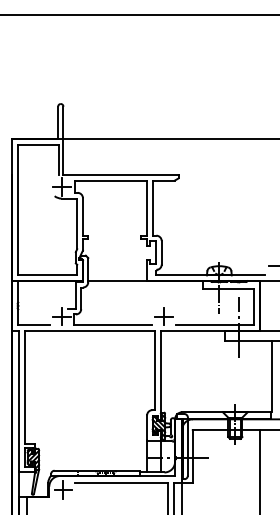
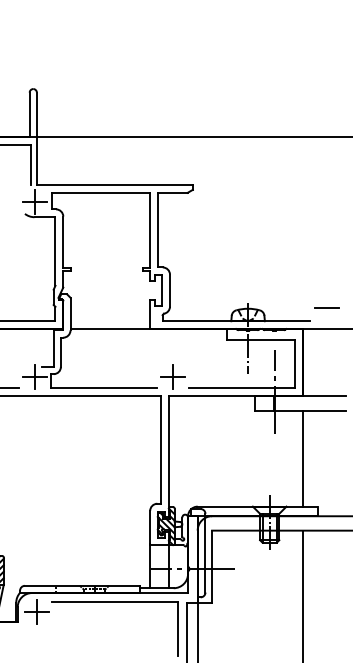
line: (271, 376) -> (302, 458), moved

